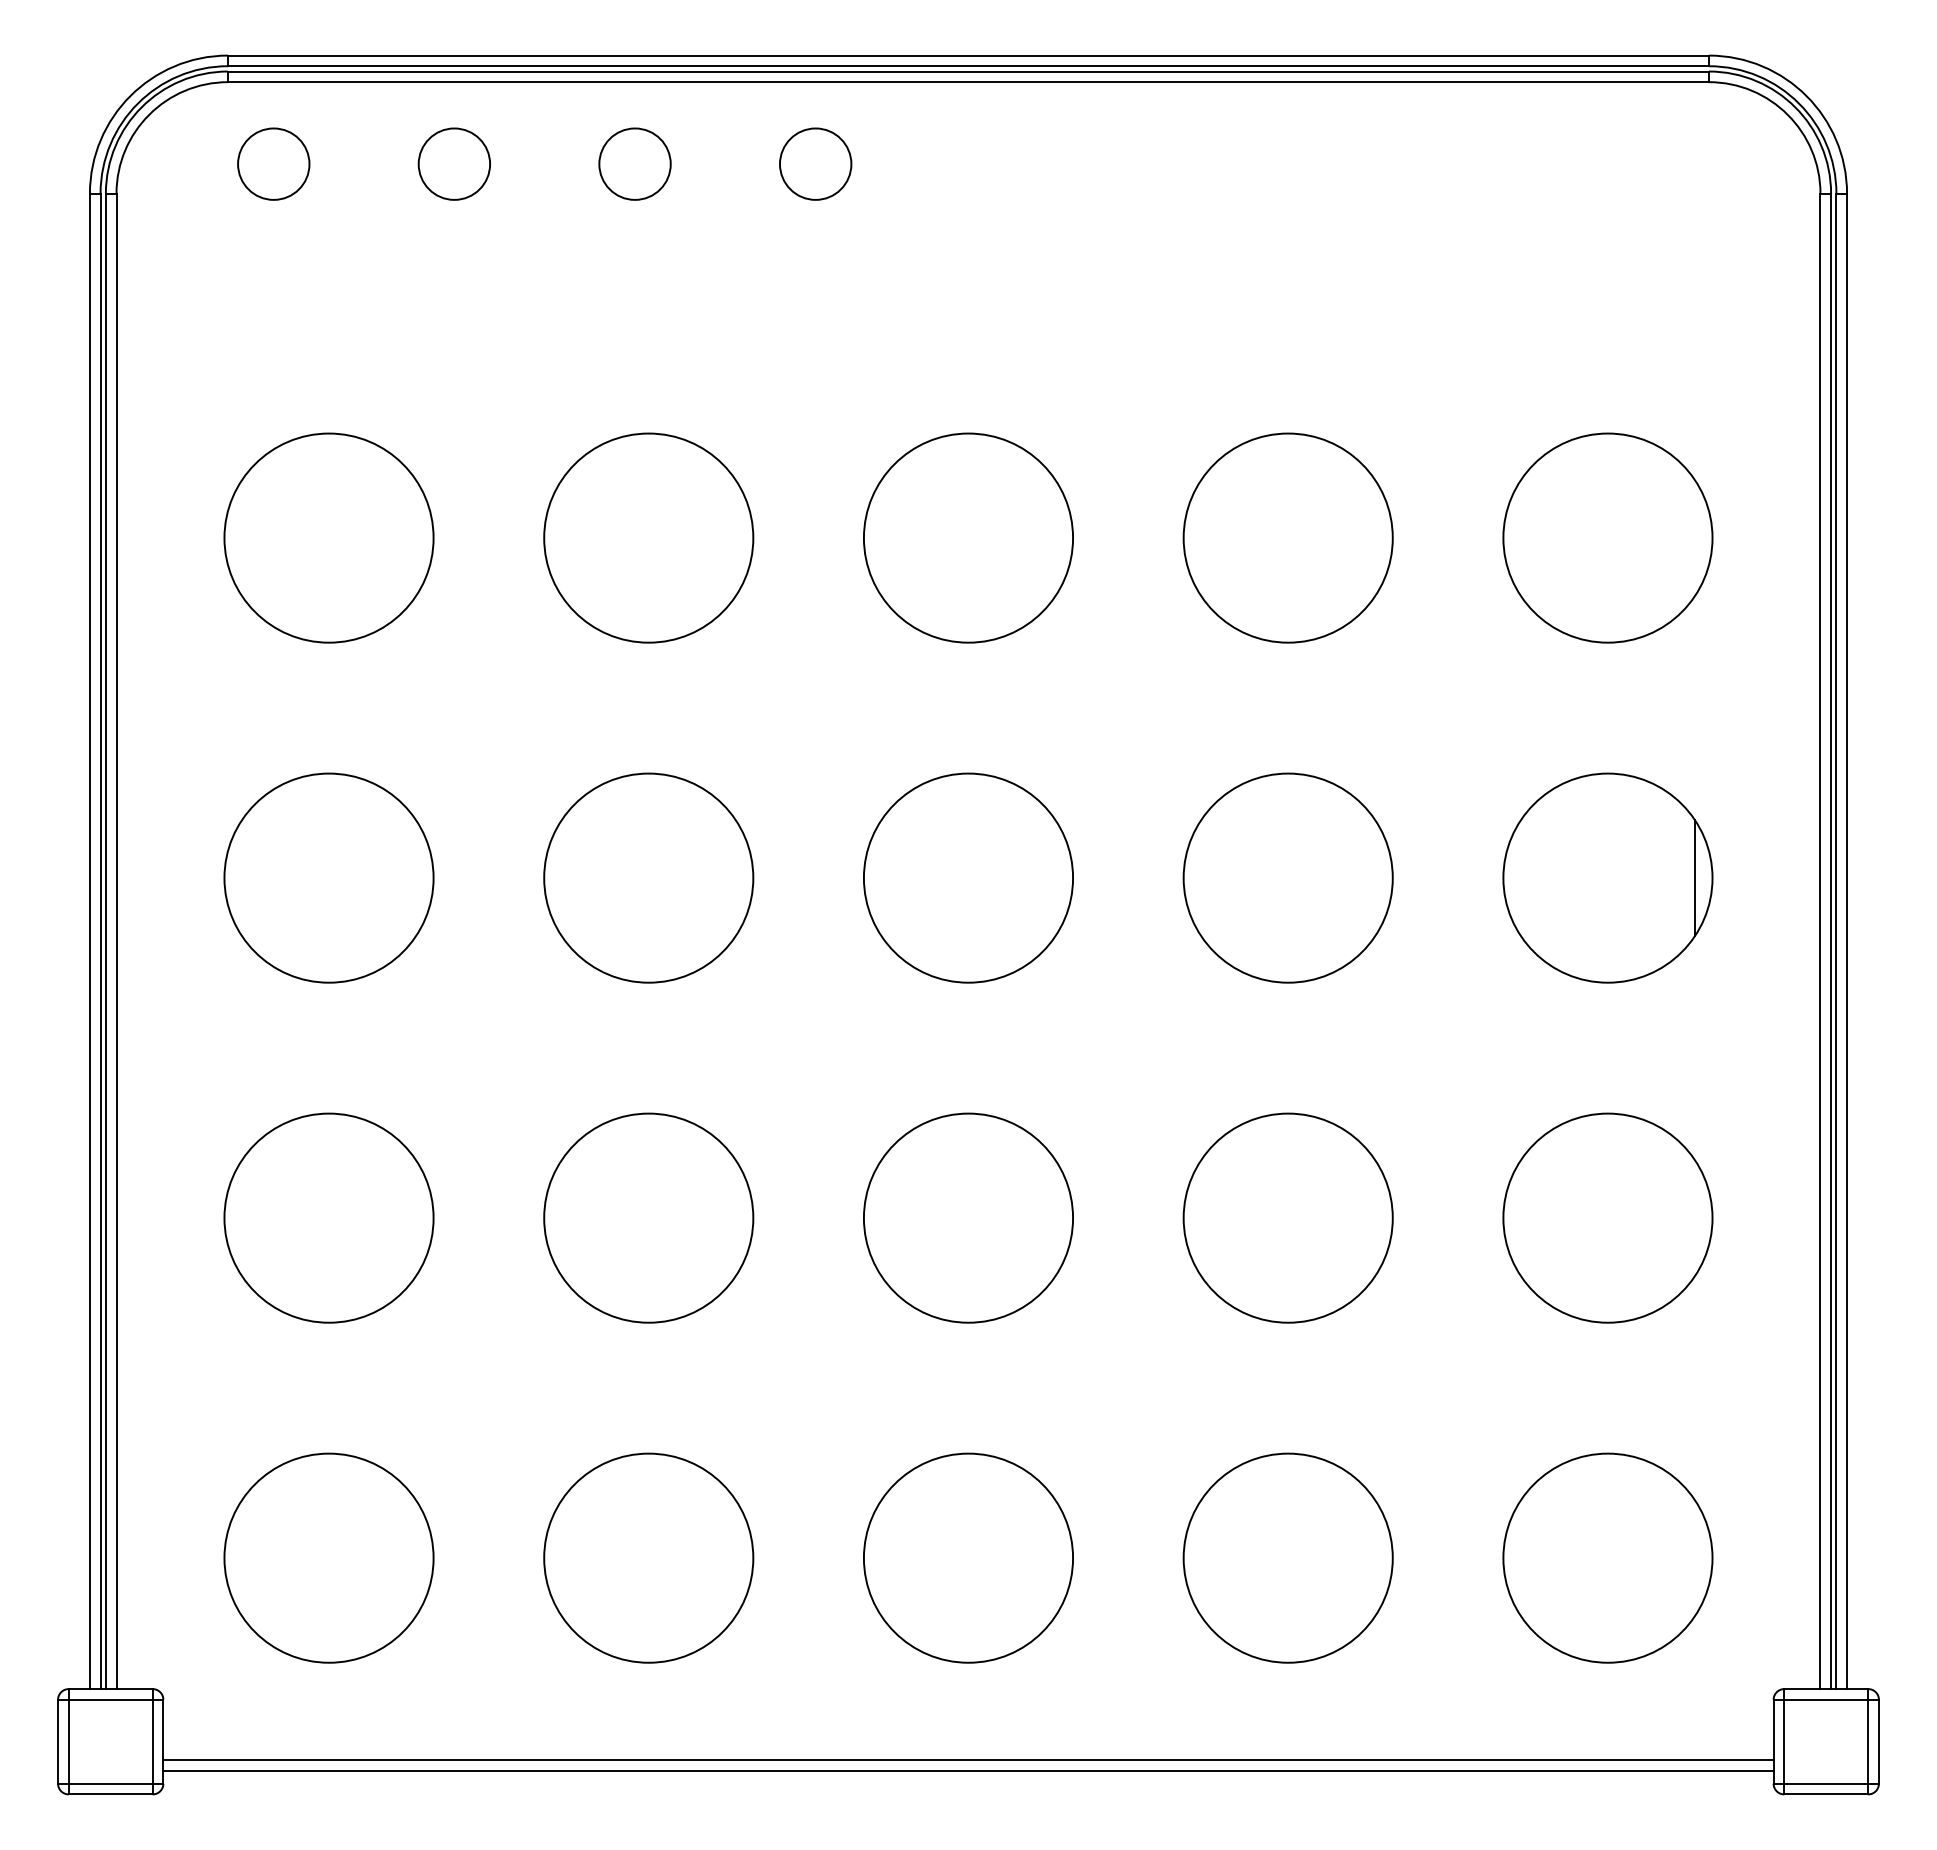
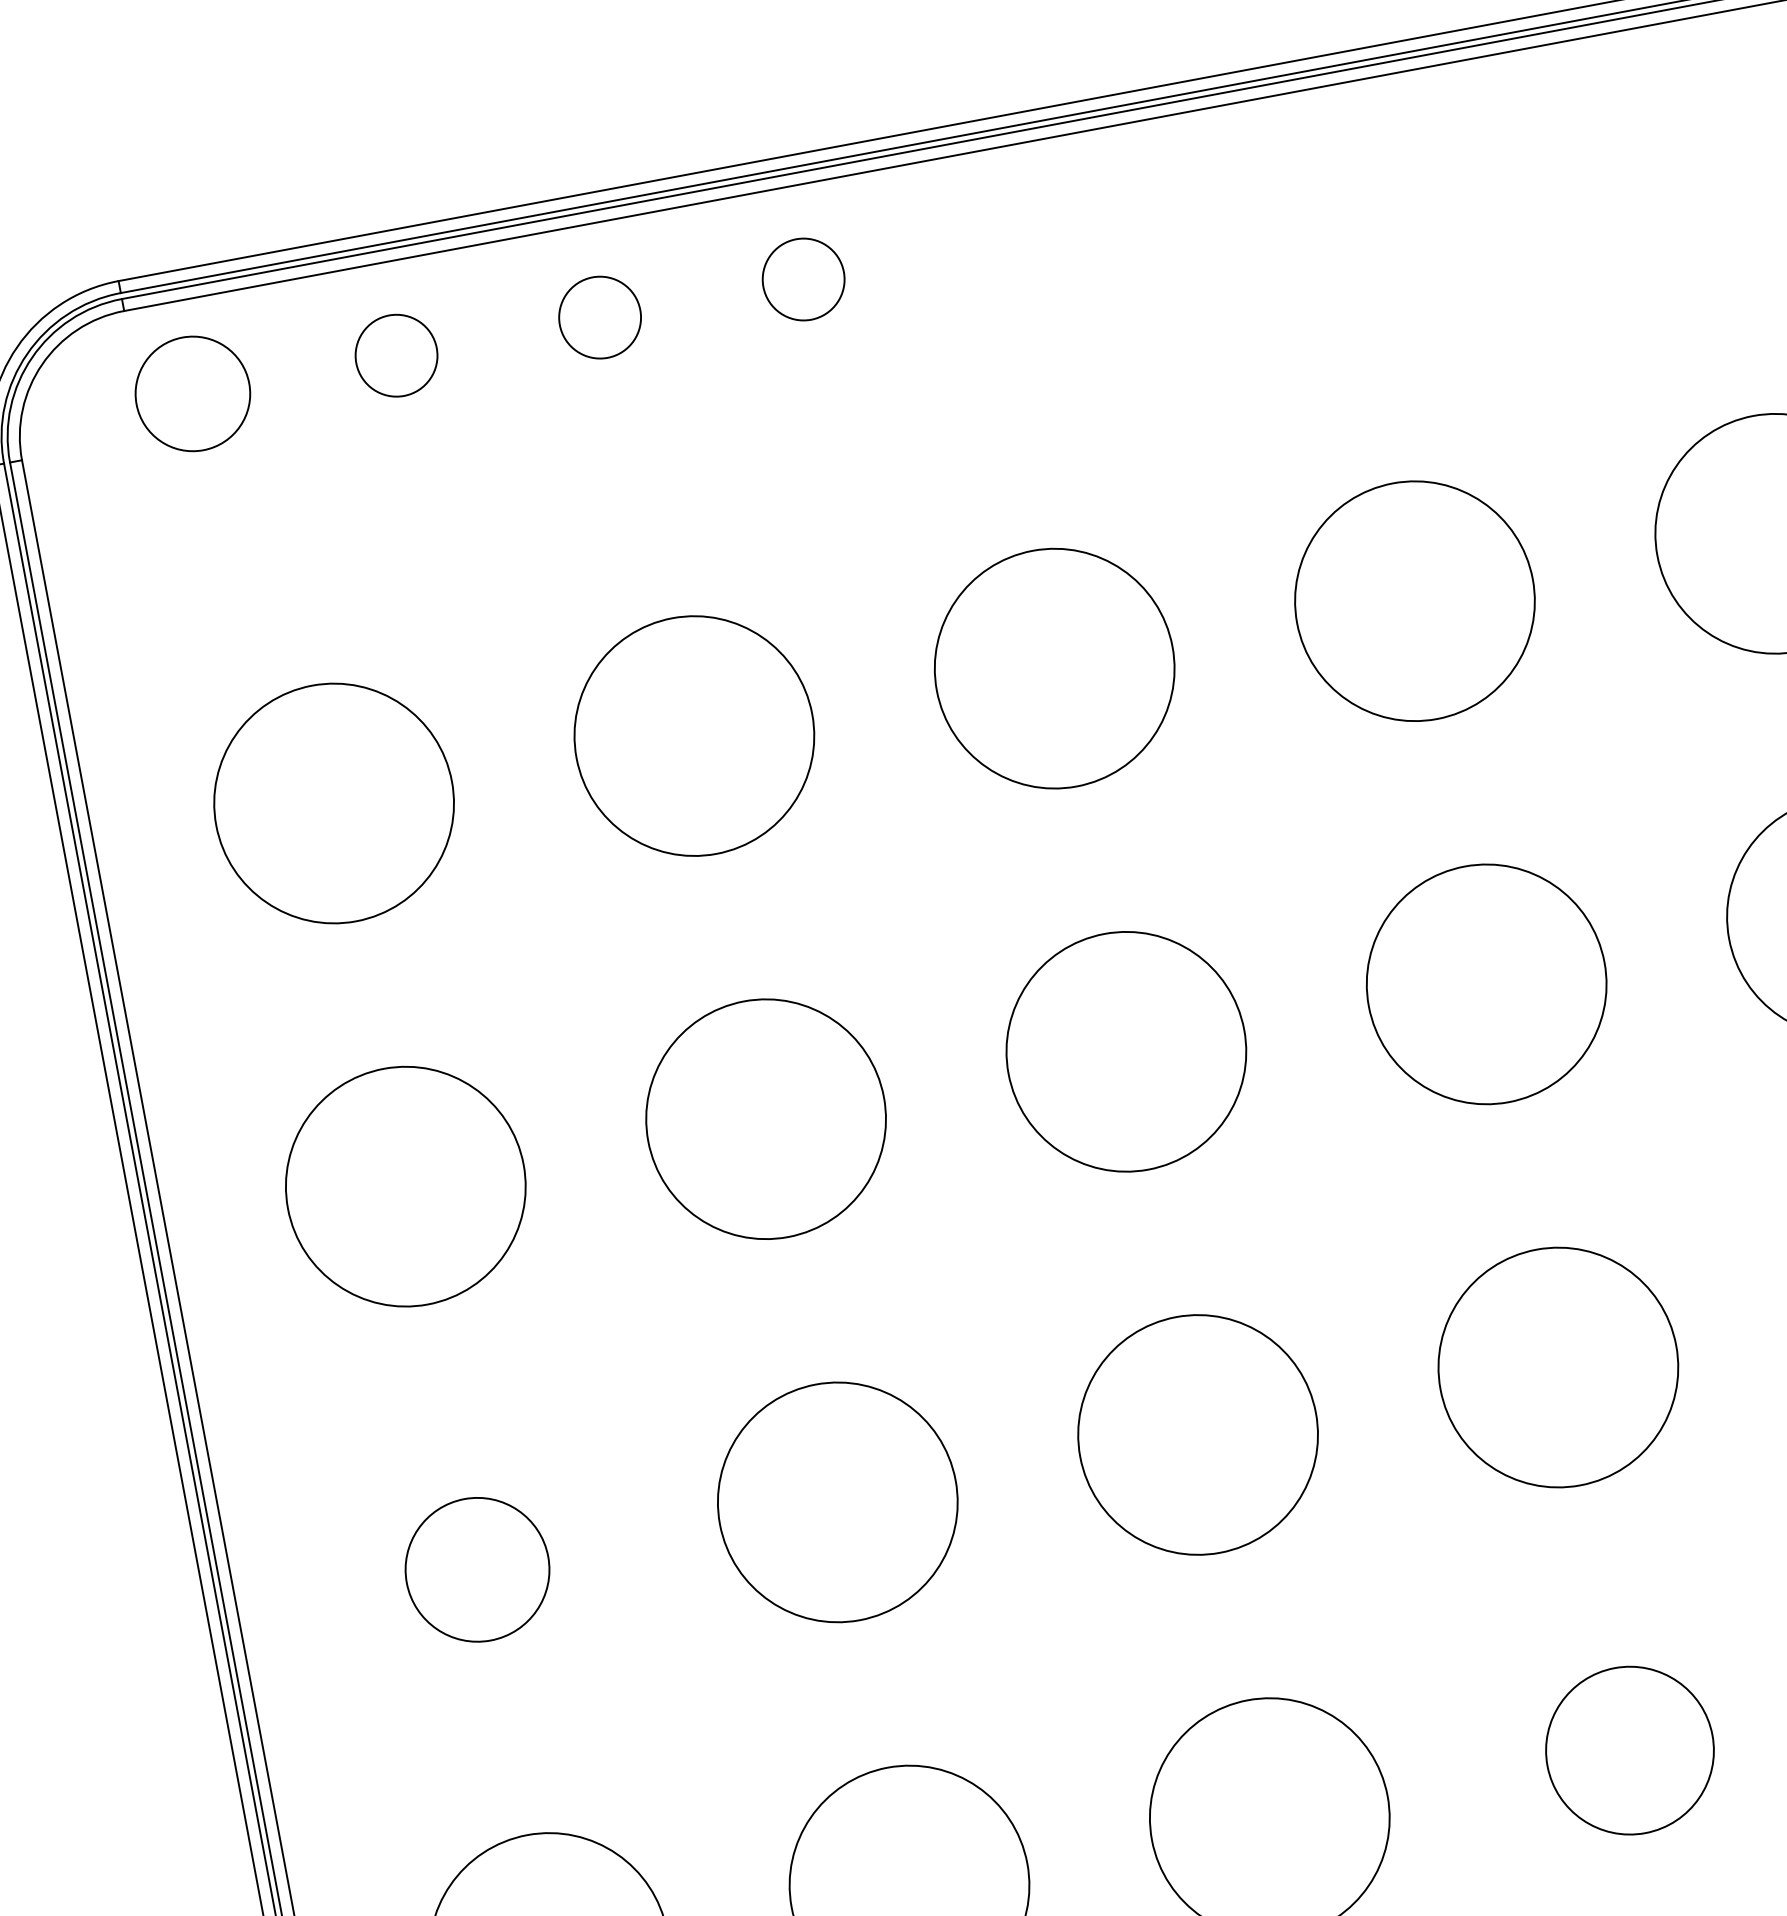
circle: (273, 163) -> (192, 393), size x1.4
circle: (328, 1217) -> (476, 1569), size x0.6
circle: (1287, 1557) -> (1629, 1750), size x0.7

